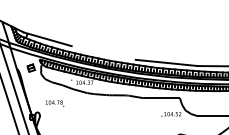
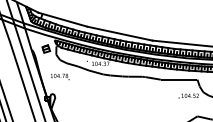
line: (103, 52) -> (119, 33), added
text: (54, 103) -> (59, 76), moved

